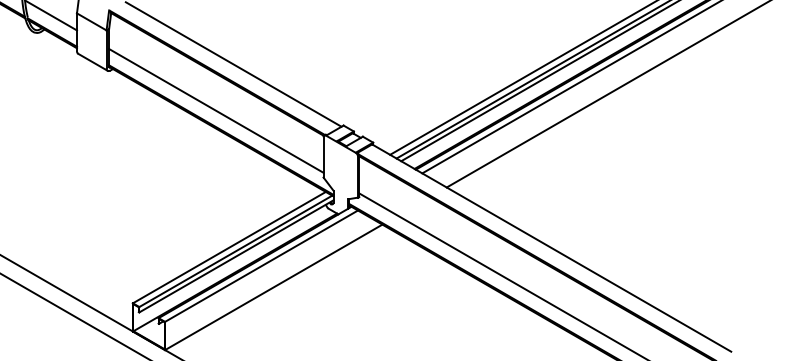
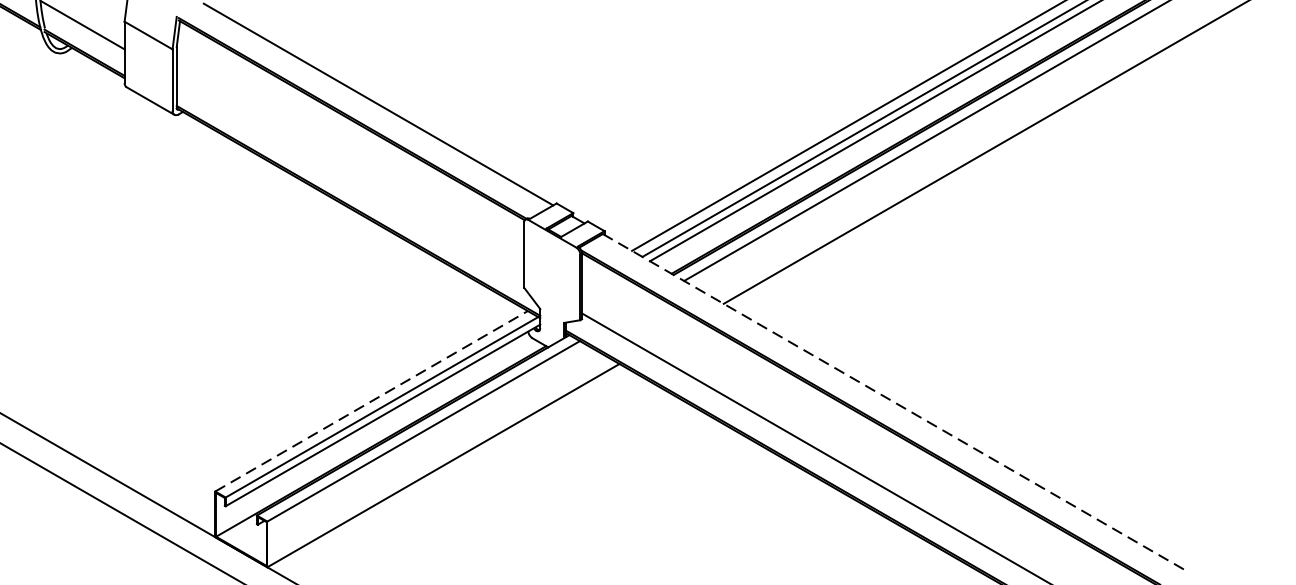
line: (216, 110) -> (350, 179), removed
line: (229, 247) -> (371, 401), solid -> dashed
line: (552, 248) -> (895, 402), solid -> dashed

